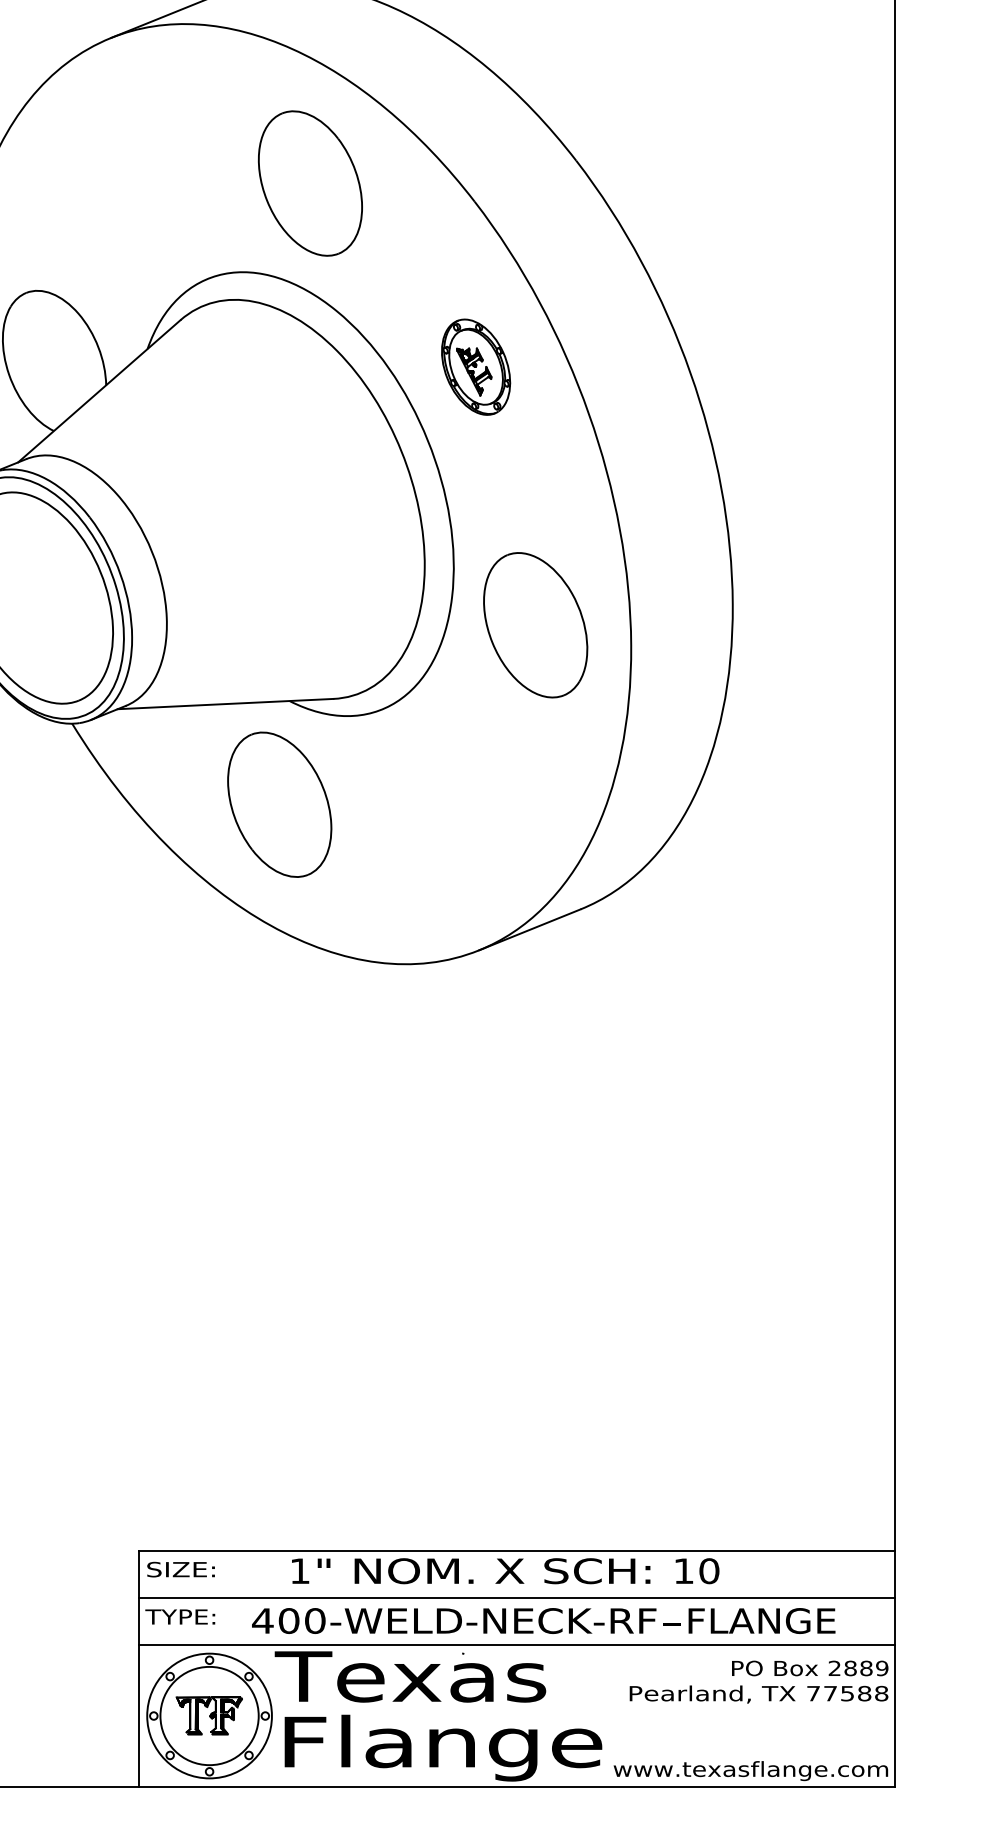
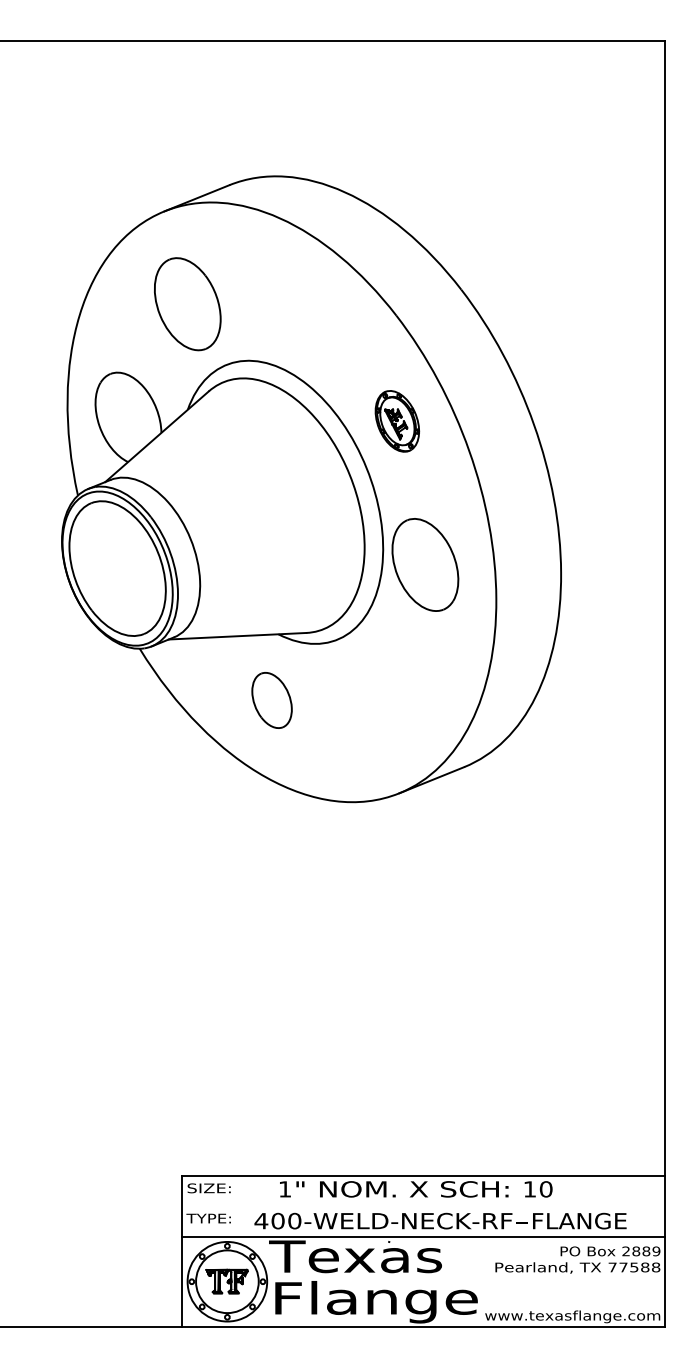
part: (310, 183) -> (187, 304), moved
part: (535, 624) -> (425, 564), moved
part: (278, 804) -> (271, 700), size x0.6
line: (517, 1598) -> (423, 1206), removed

